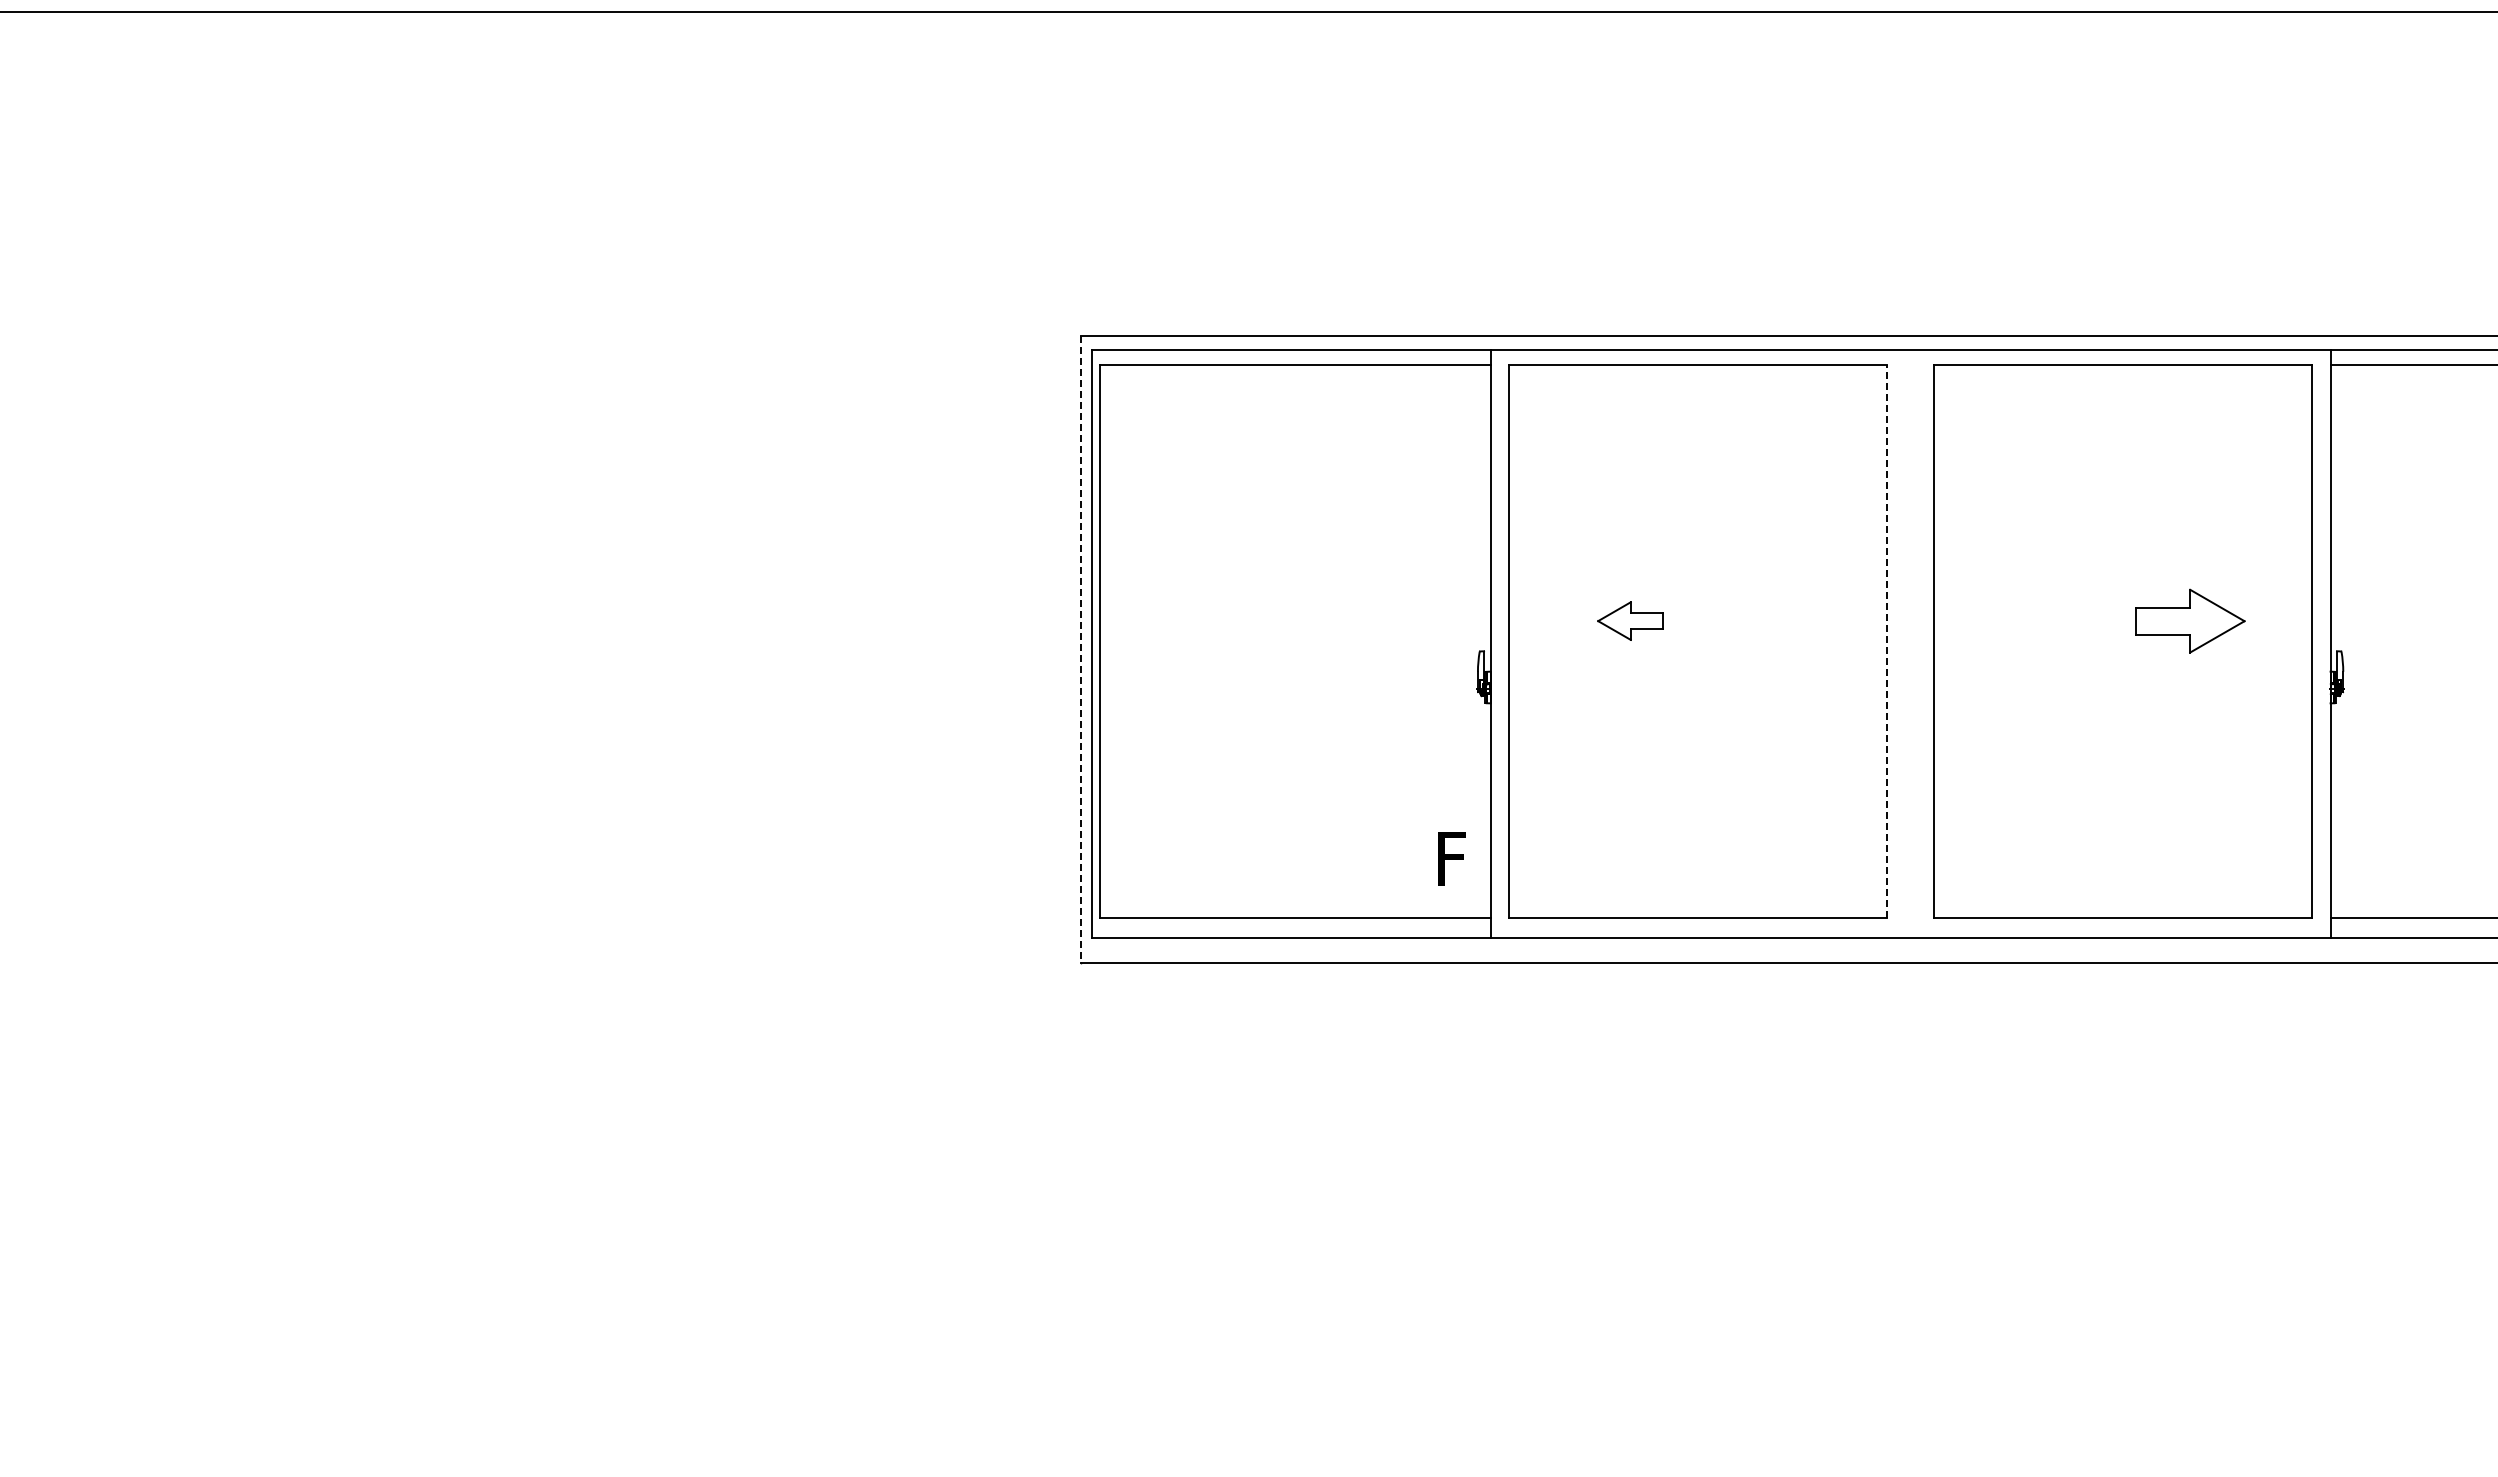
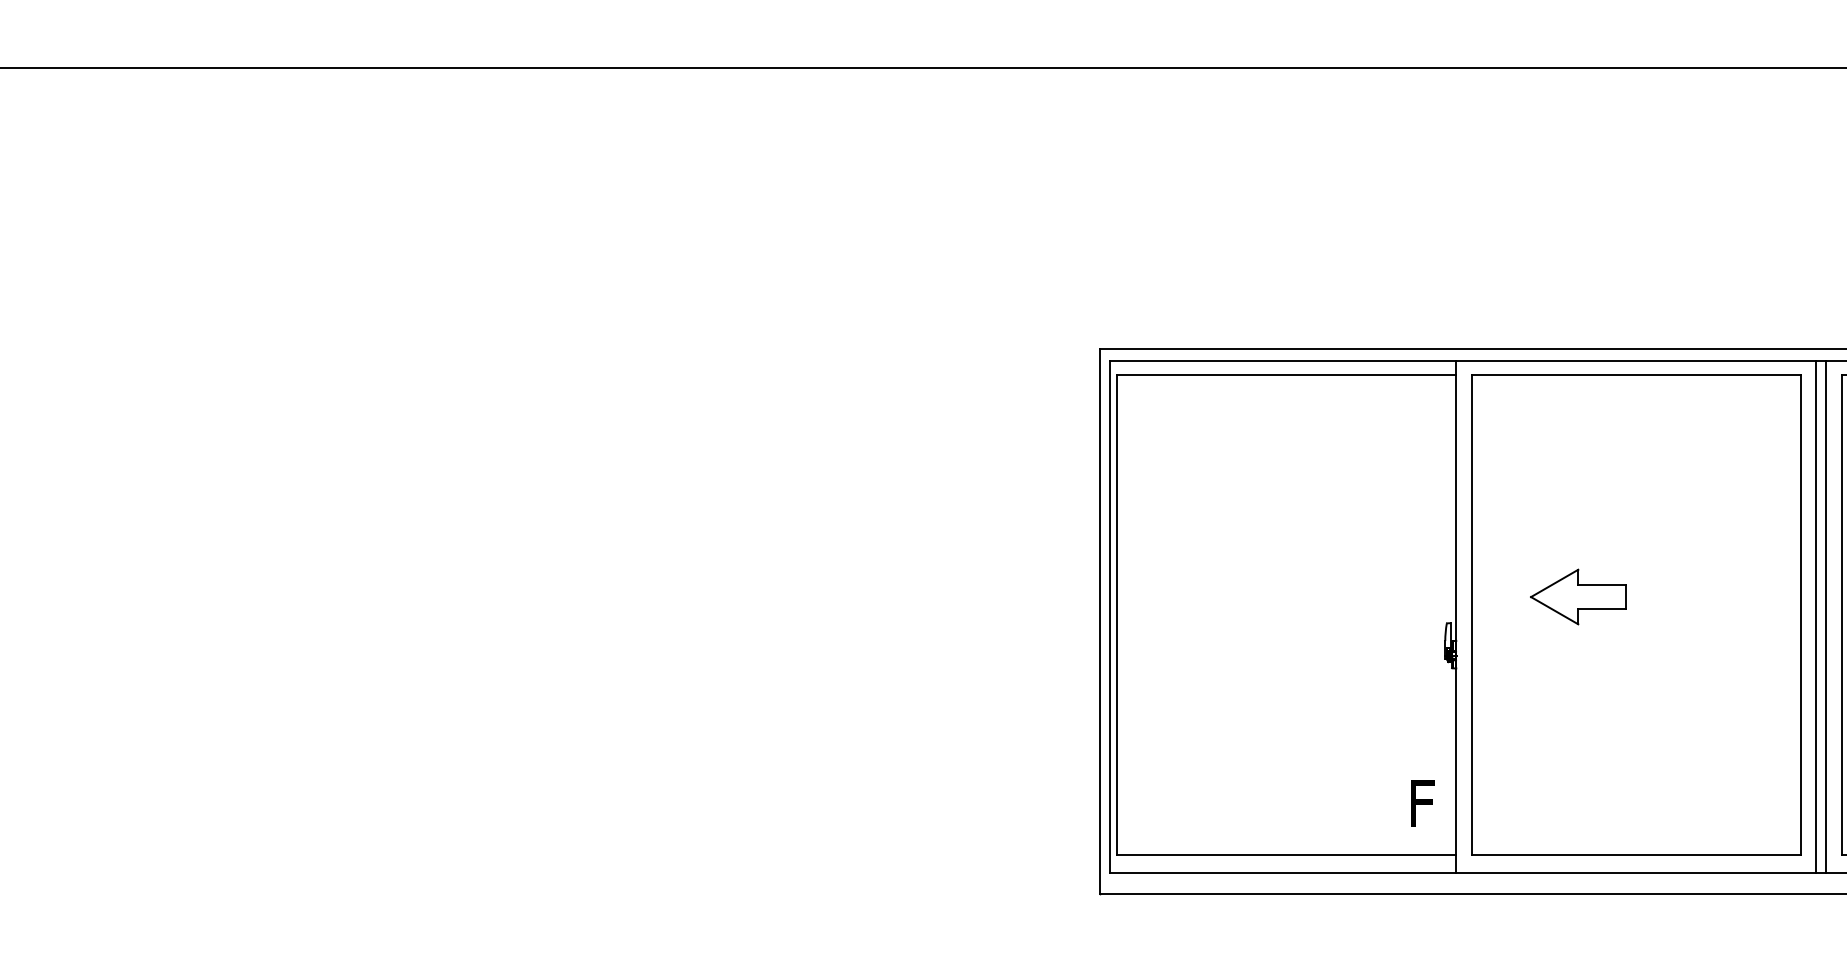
part: (1630, 620) -> (1577, 596), size x1.67
line: (1886, 641) -> (1800, 614), dashed -> solid
line: (1904, 643) -> (1815, 616), added
line: (1916, 643) -> (1826, 616), added
line: (1080, 649) -> (1099, 621), dashed -> solid

